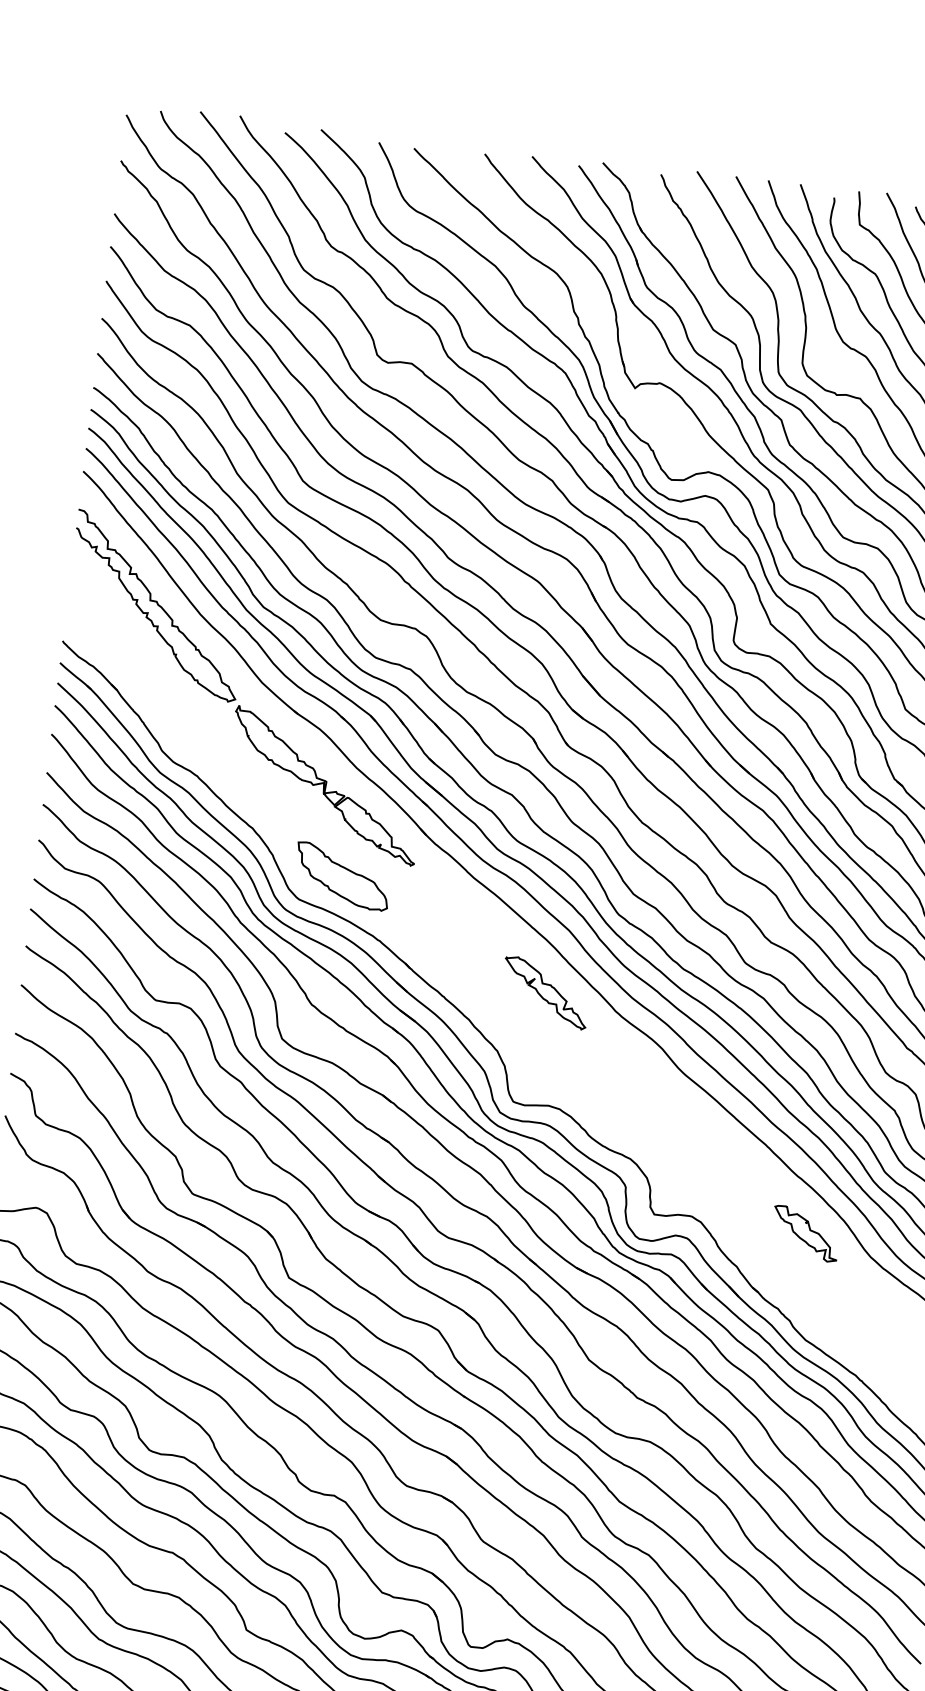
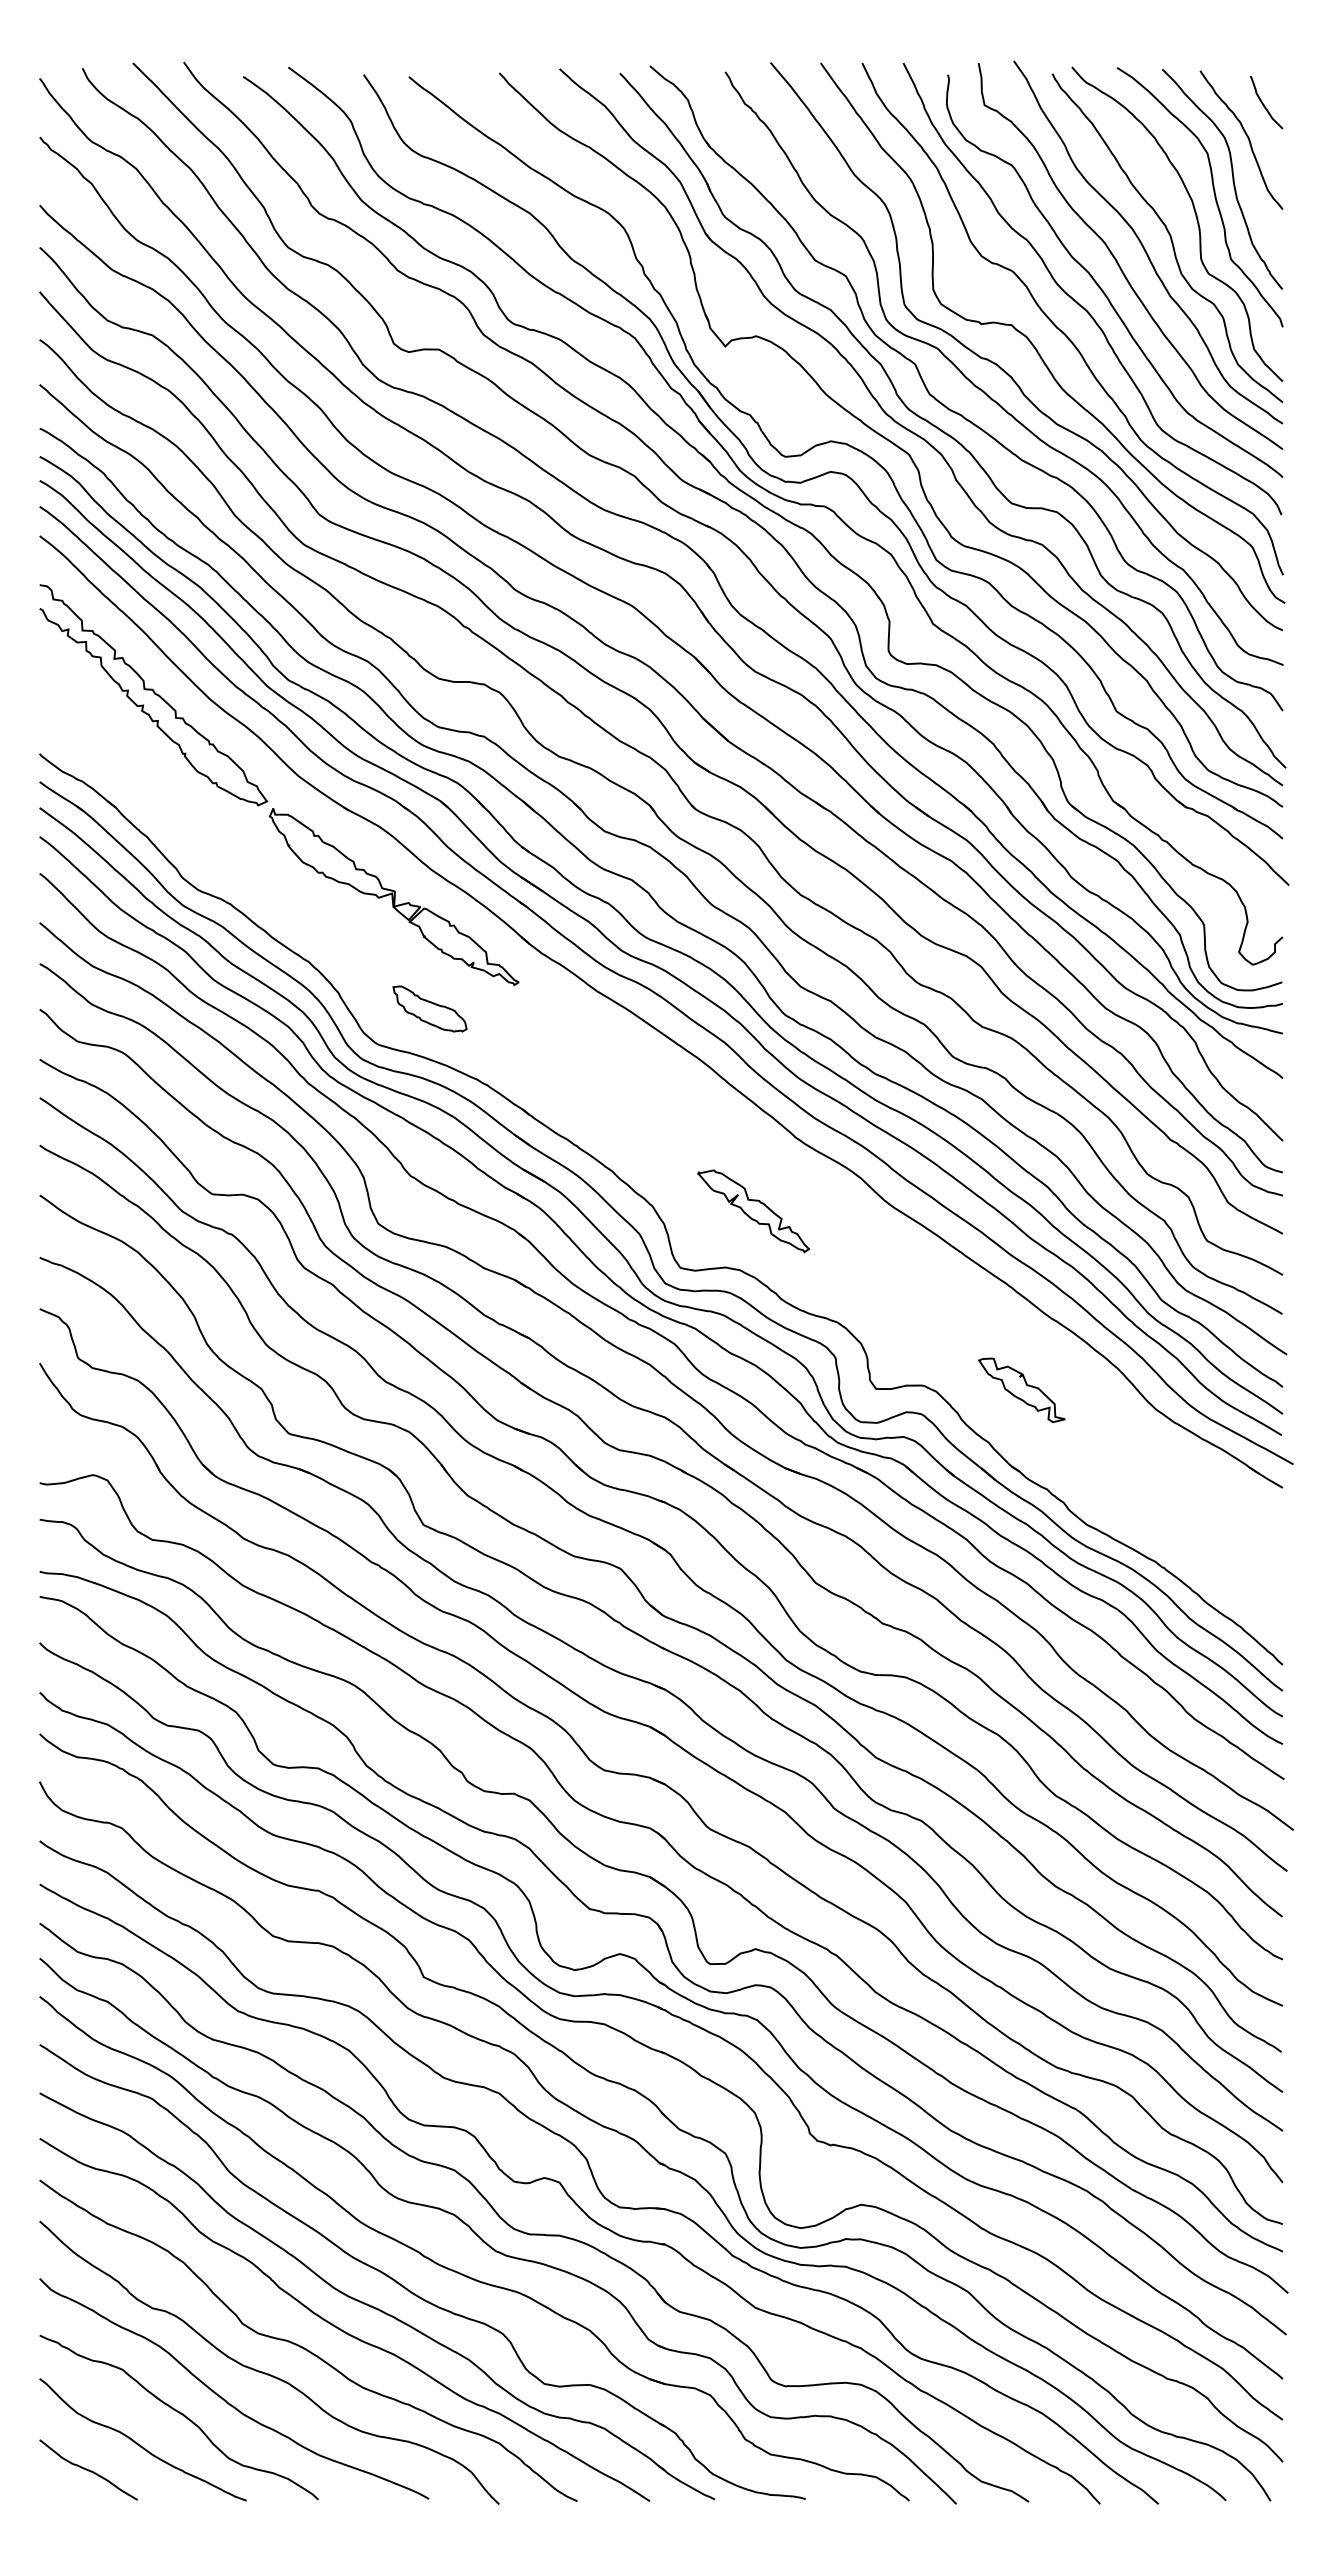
part: (342, 876) -> (429, 1008), size x0.6
part: (545, 993) -> (753, 1211), moved
part: (805, 1233) -> (1021, 1389), moved

